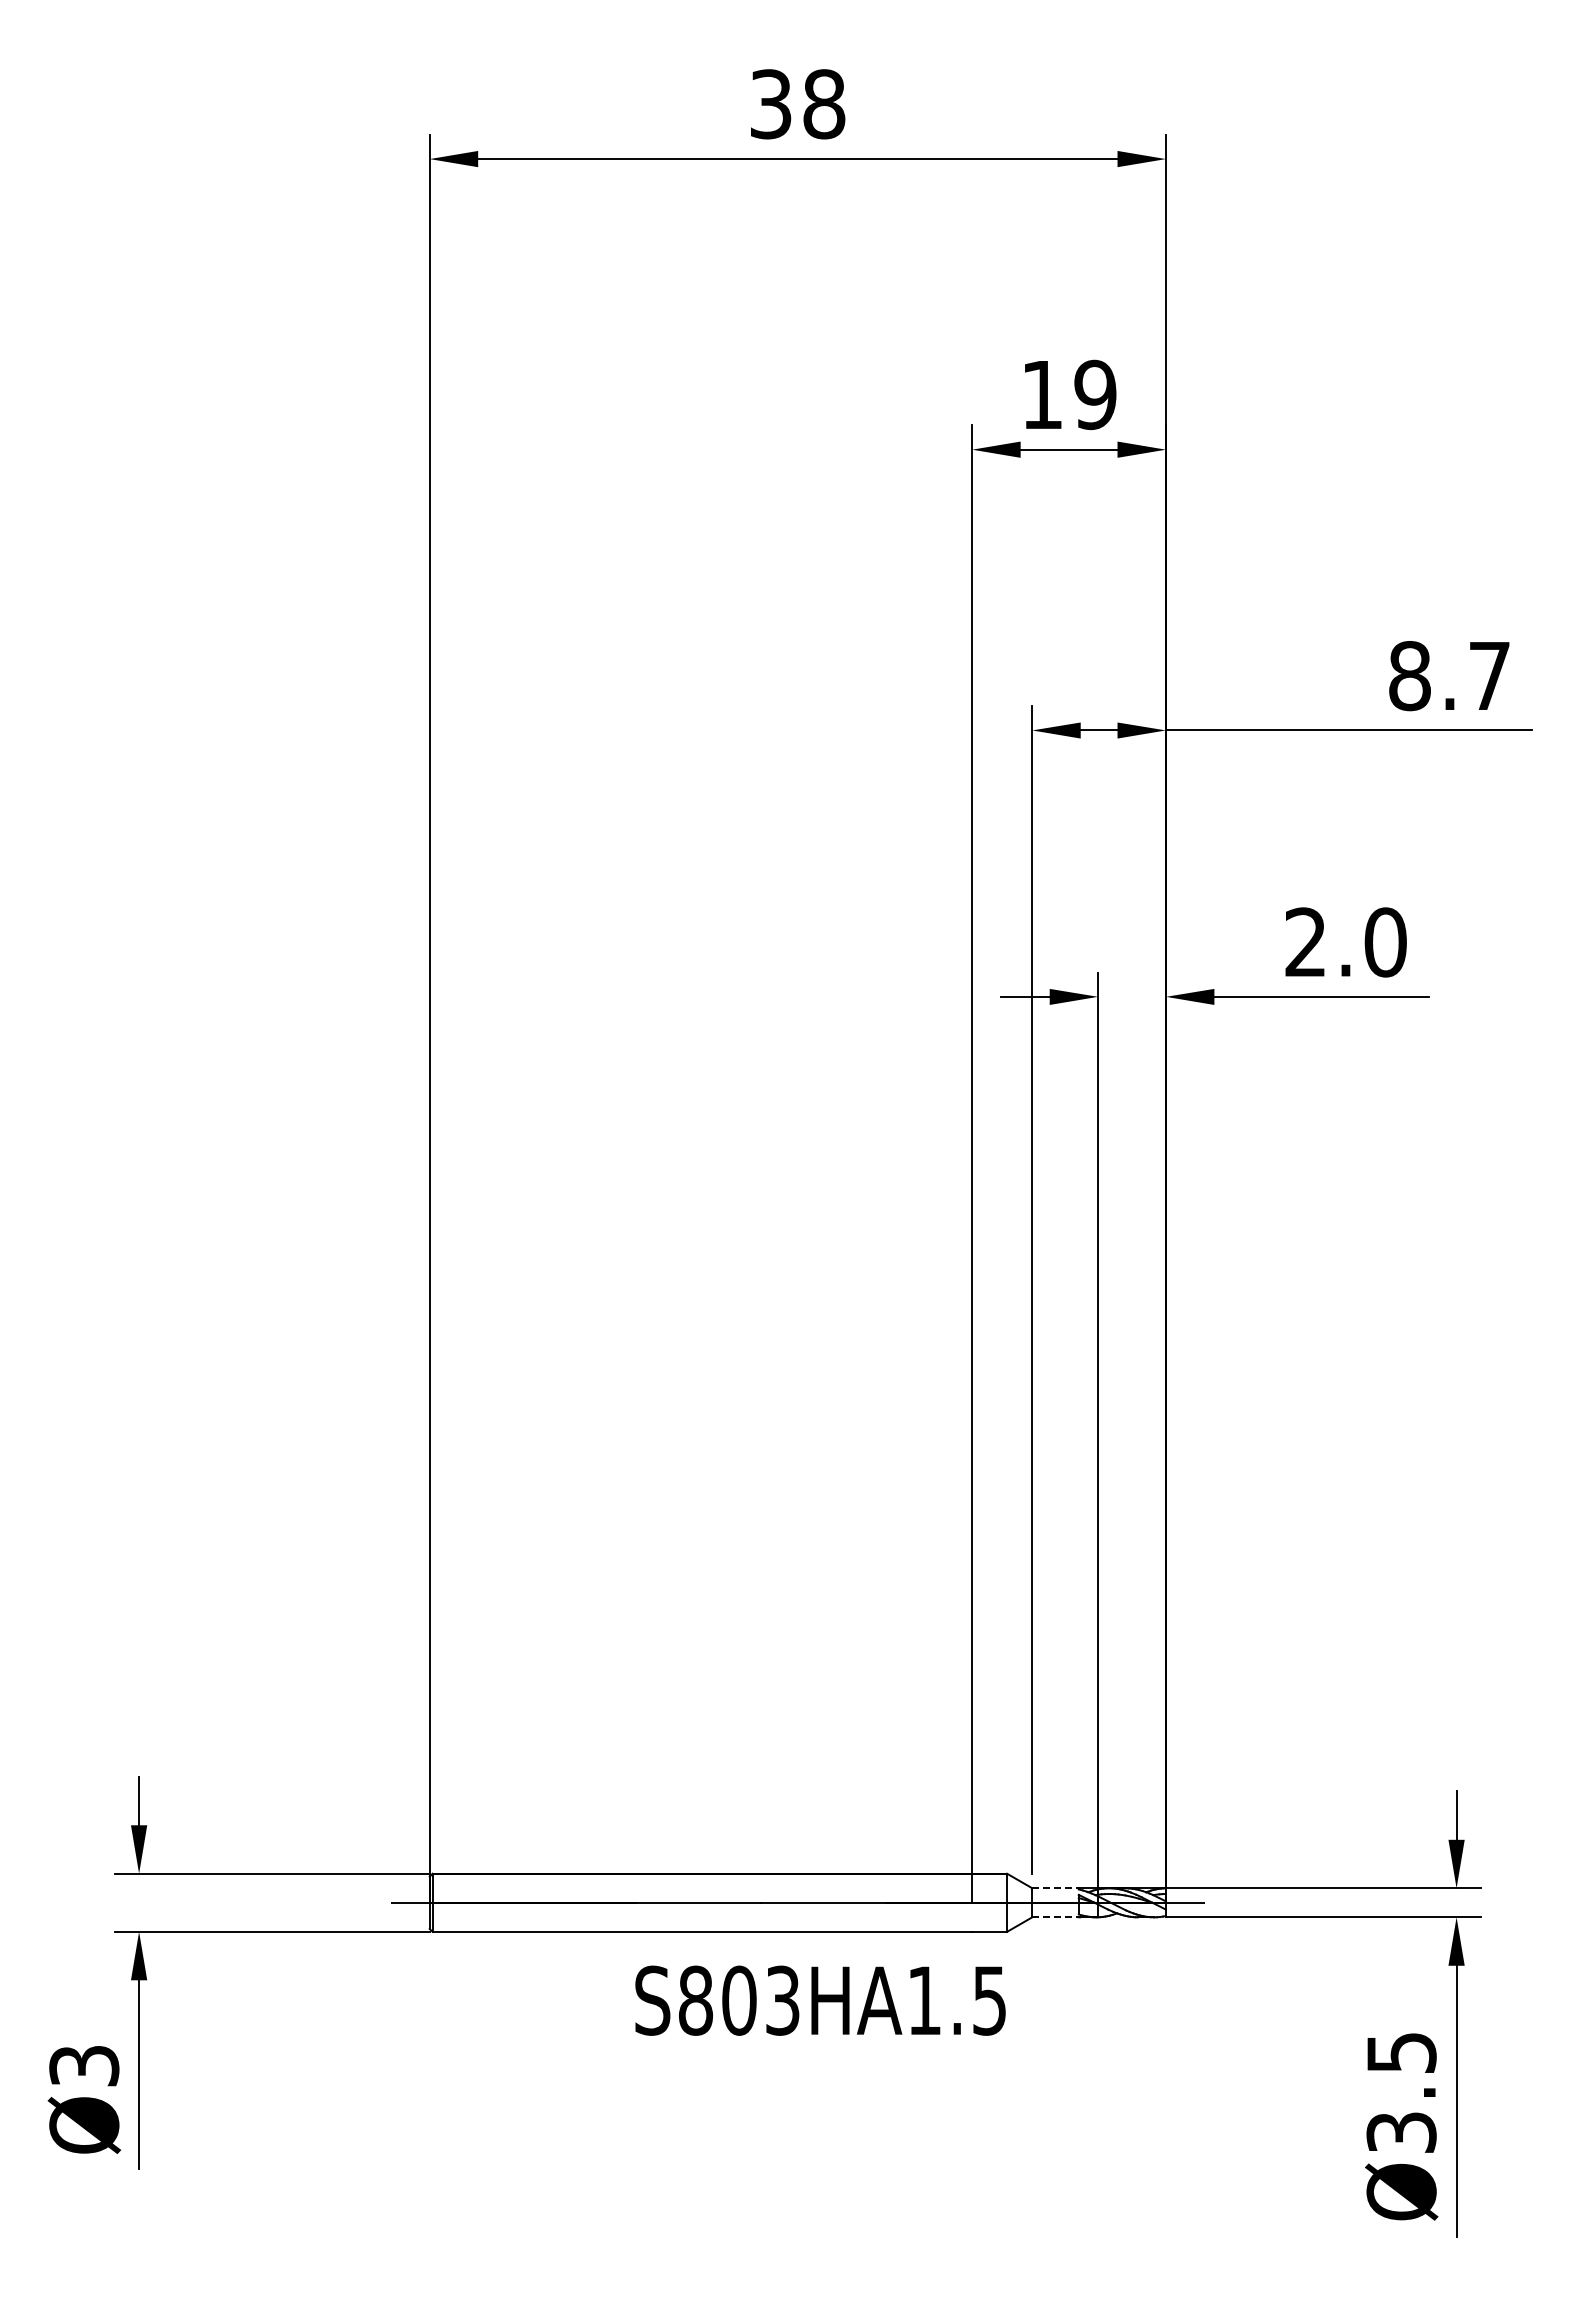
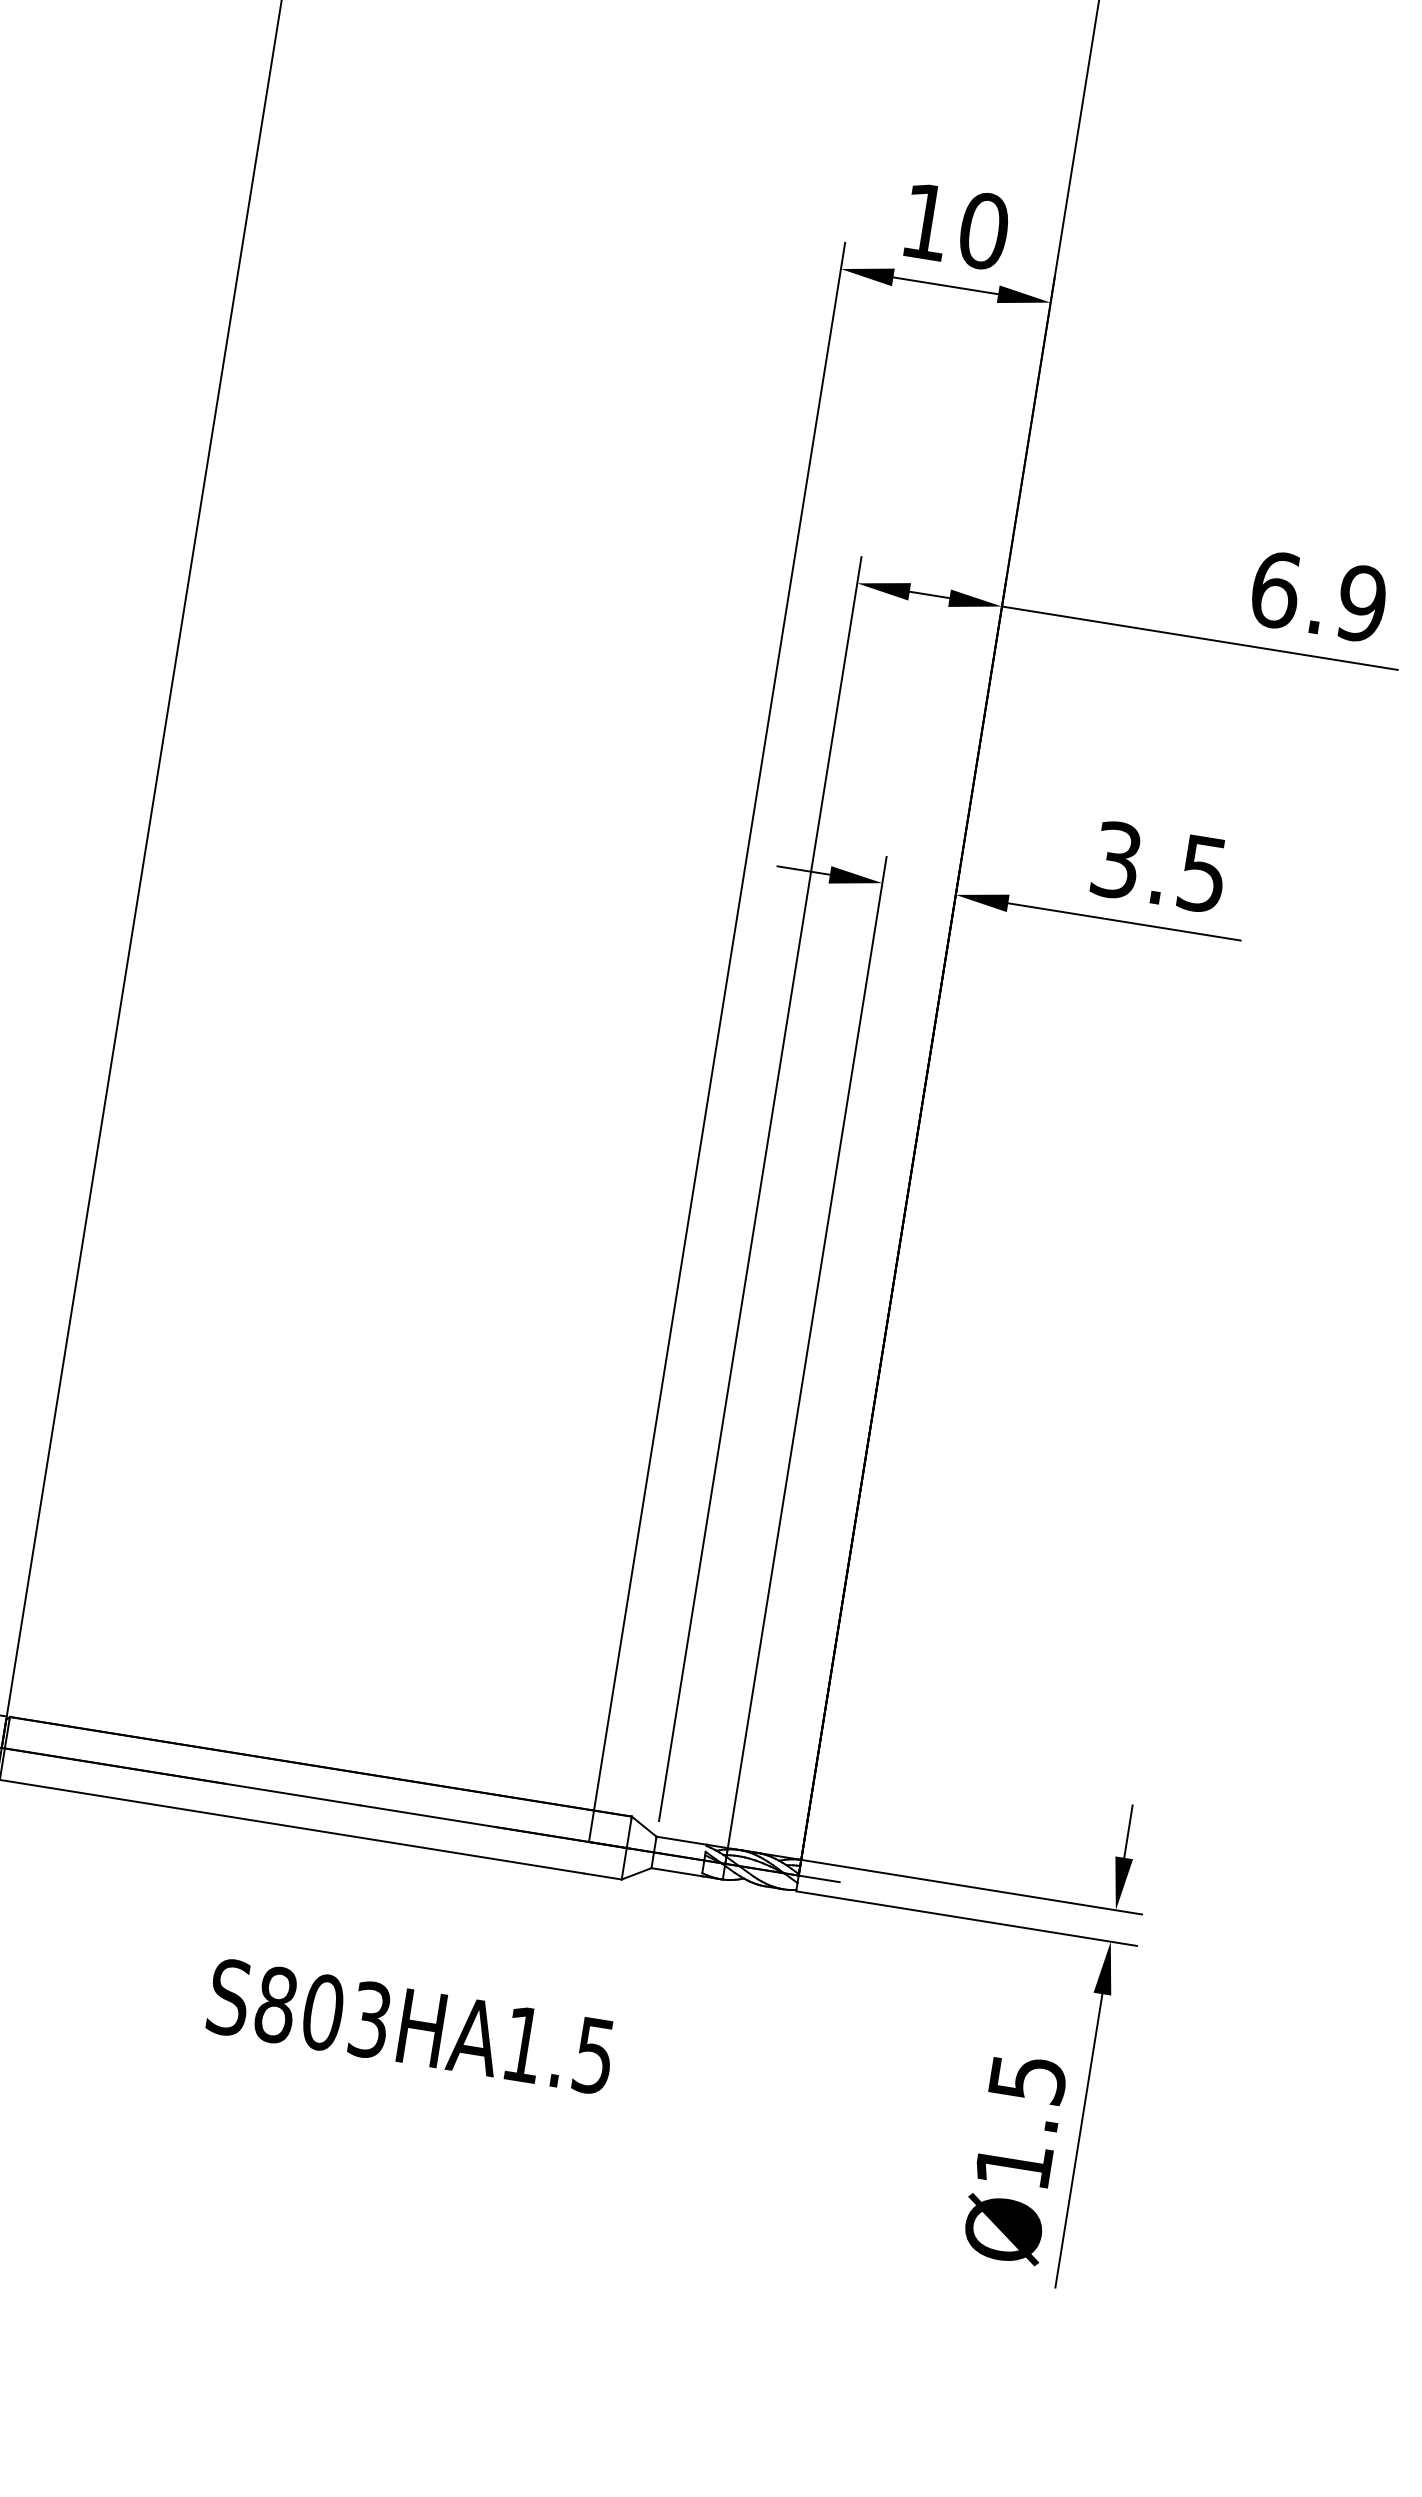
text: (1095, 395) -> (983, 231), 19 -> 10
text: (1449, 676) -> (1318, 597), 8.7 -> 6.9
text: (1345, 942) -> (1159, 867), 2.0 -> 3.5
line: (1056, 1888) -> (682, 1841), dashed -> solid
line: (1056, 1917) -> (677, 1872), dashed -> solid
text: (820, 2000) -> (411, 2026), moved
text: (1401, 2132) -> (1013, 2165), Ø3.5 -> Ø1.5

